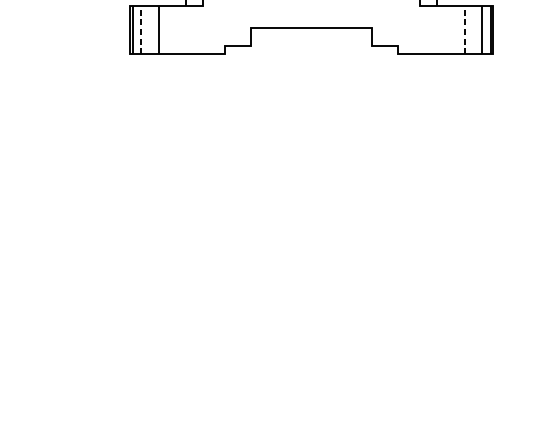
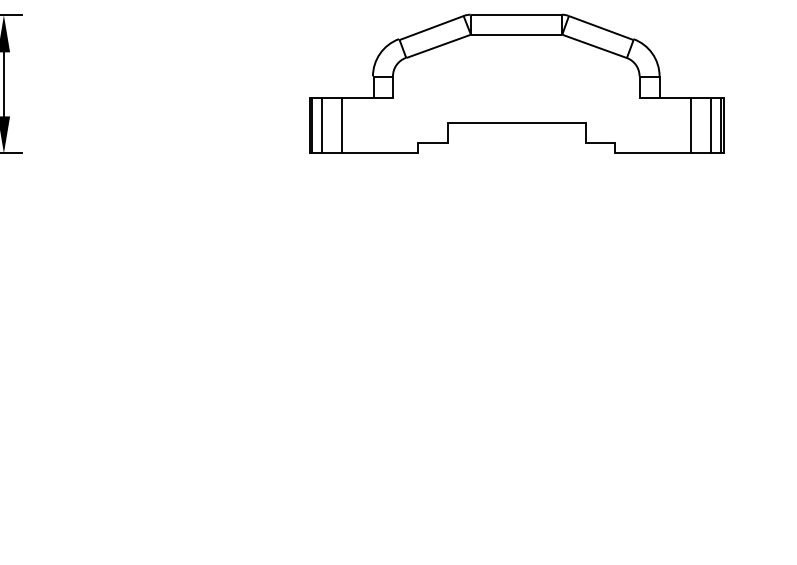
line: (141, 29) -> (322, 125), dashed -> solid
line: (464, 29) -> (690, 125), dashed -> solid

